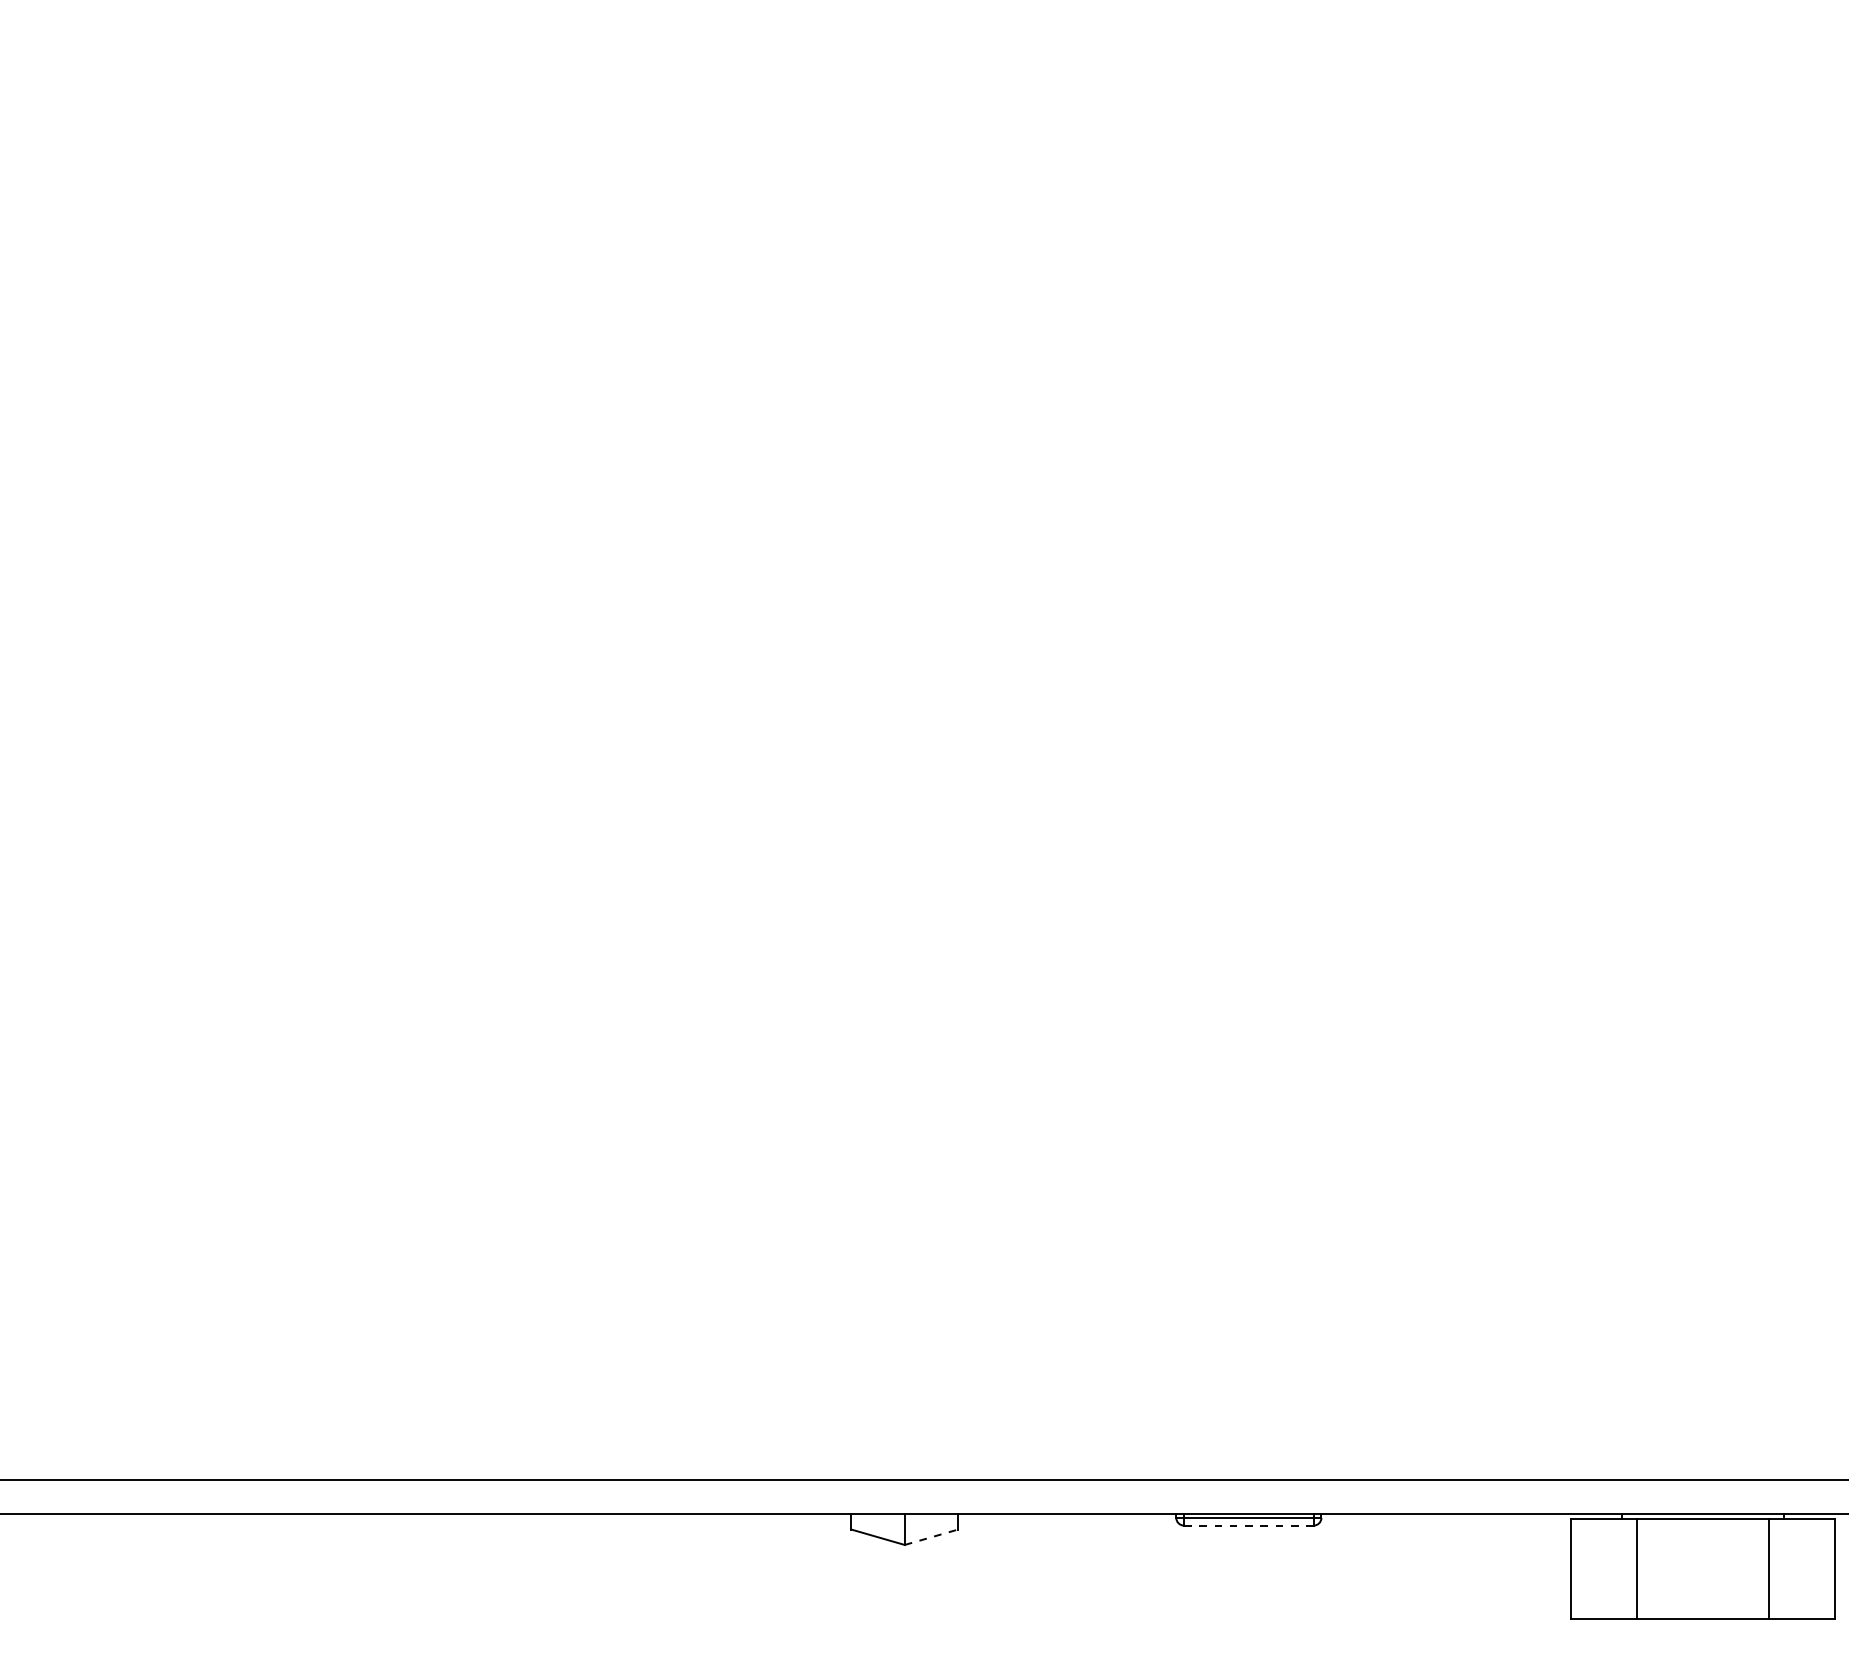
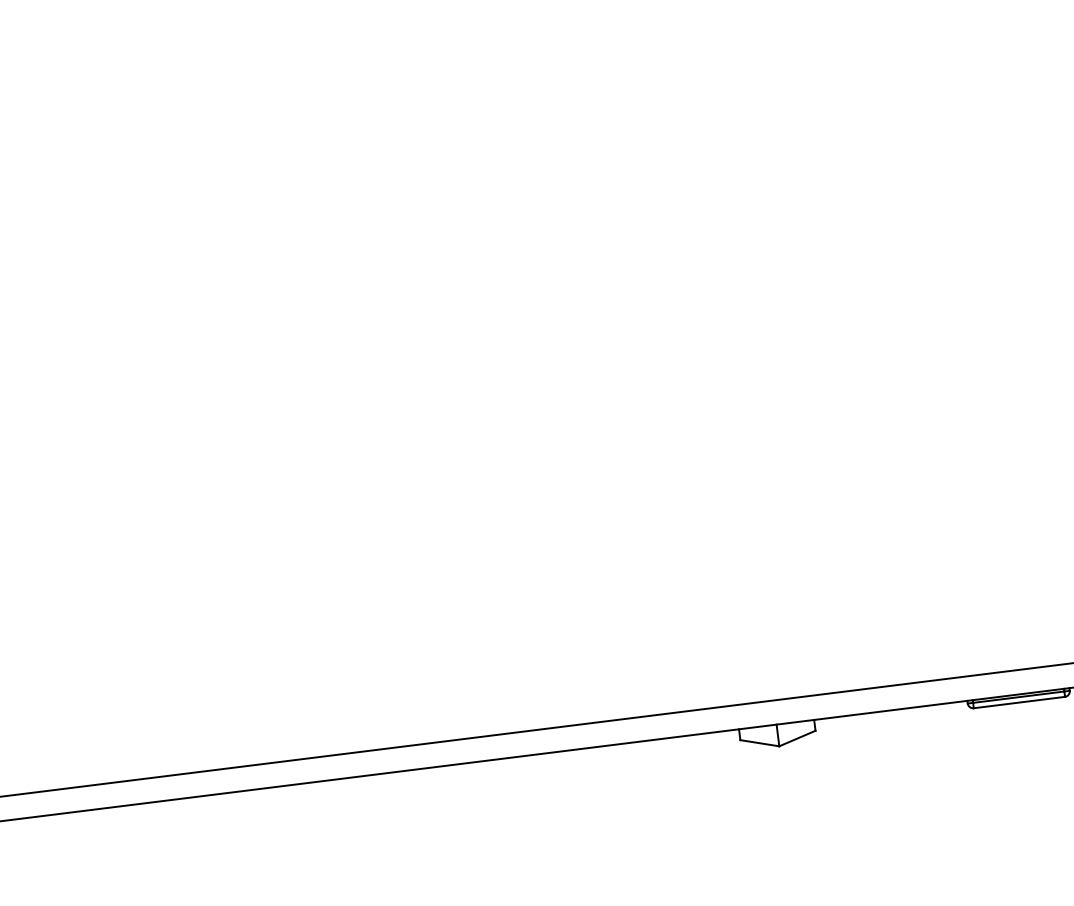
line: (1248, 1525) -> (1019, 702), dashed -> solid
line: (931, 1537) -> (797, 738), dashed -> solid

